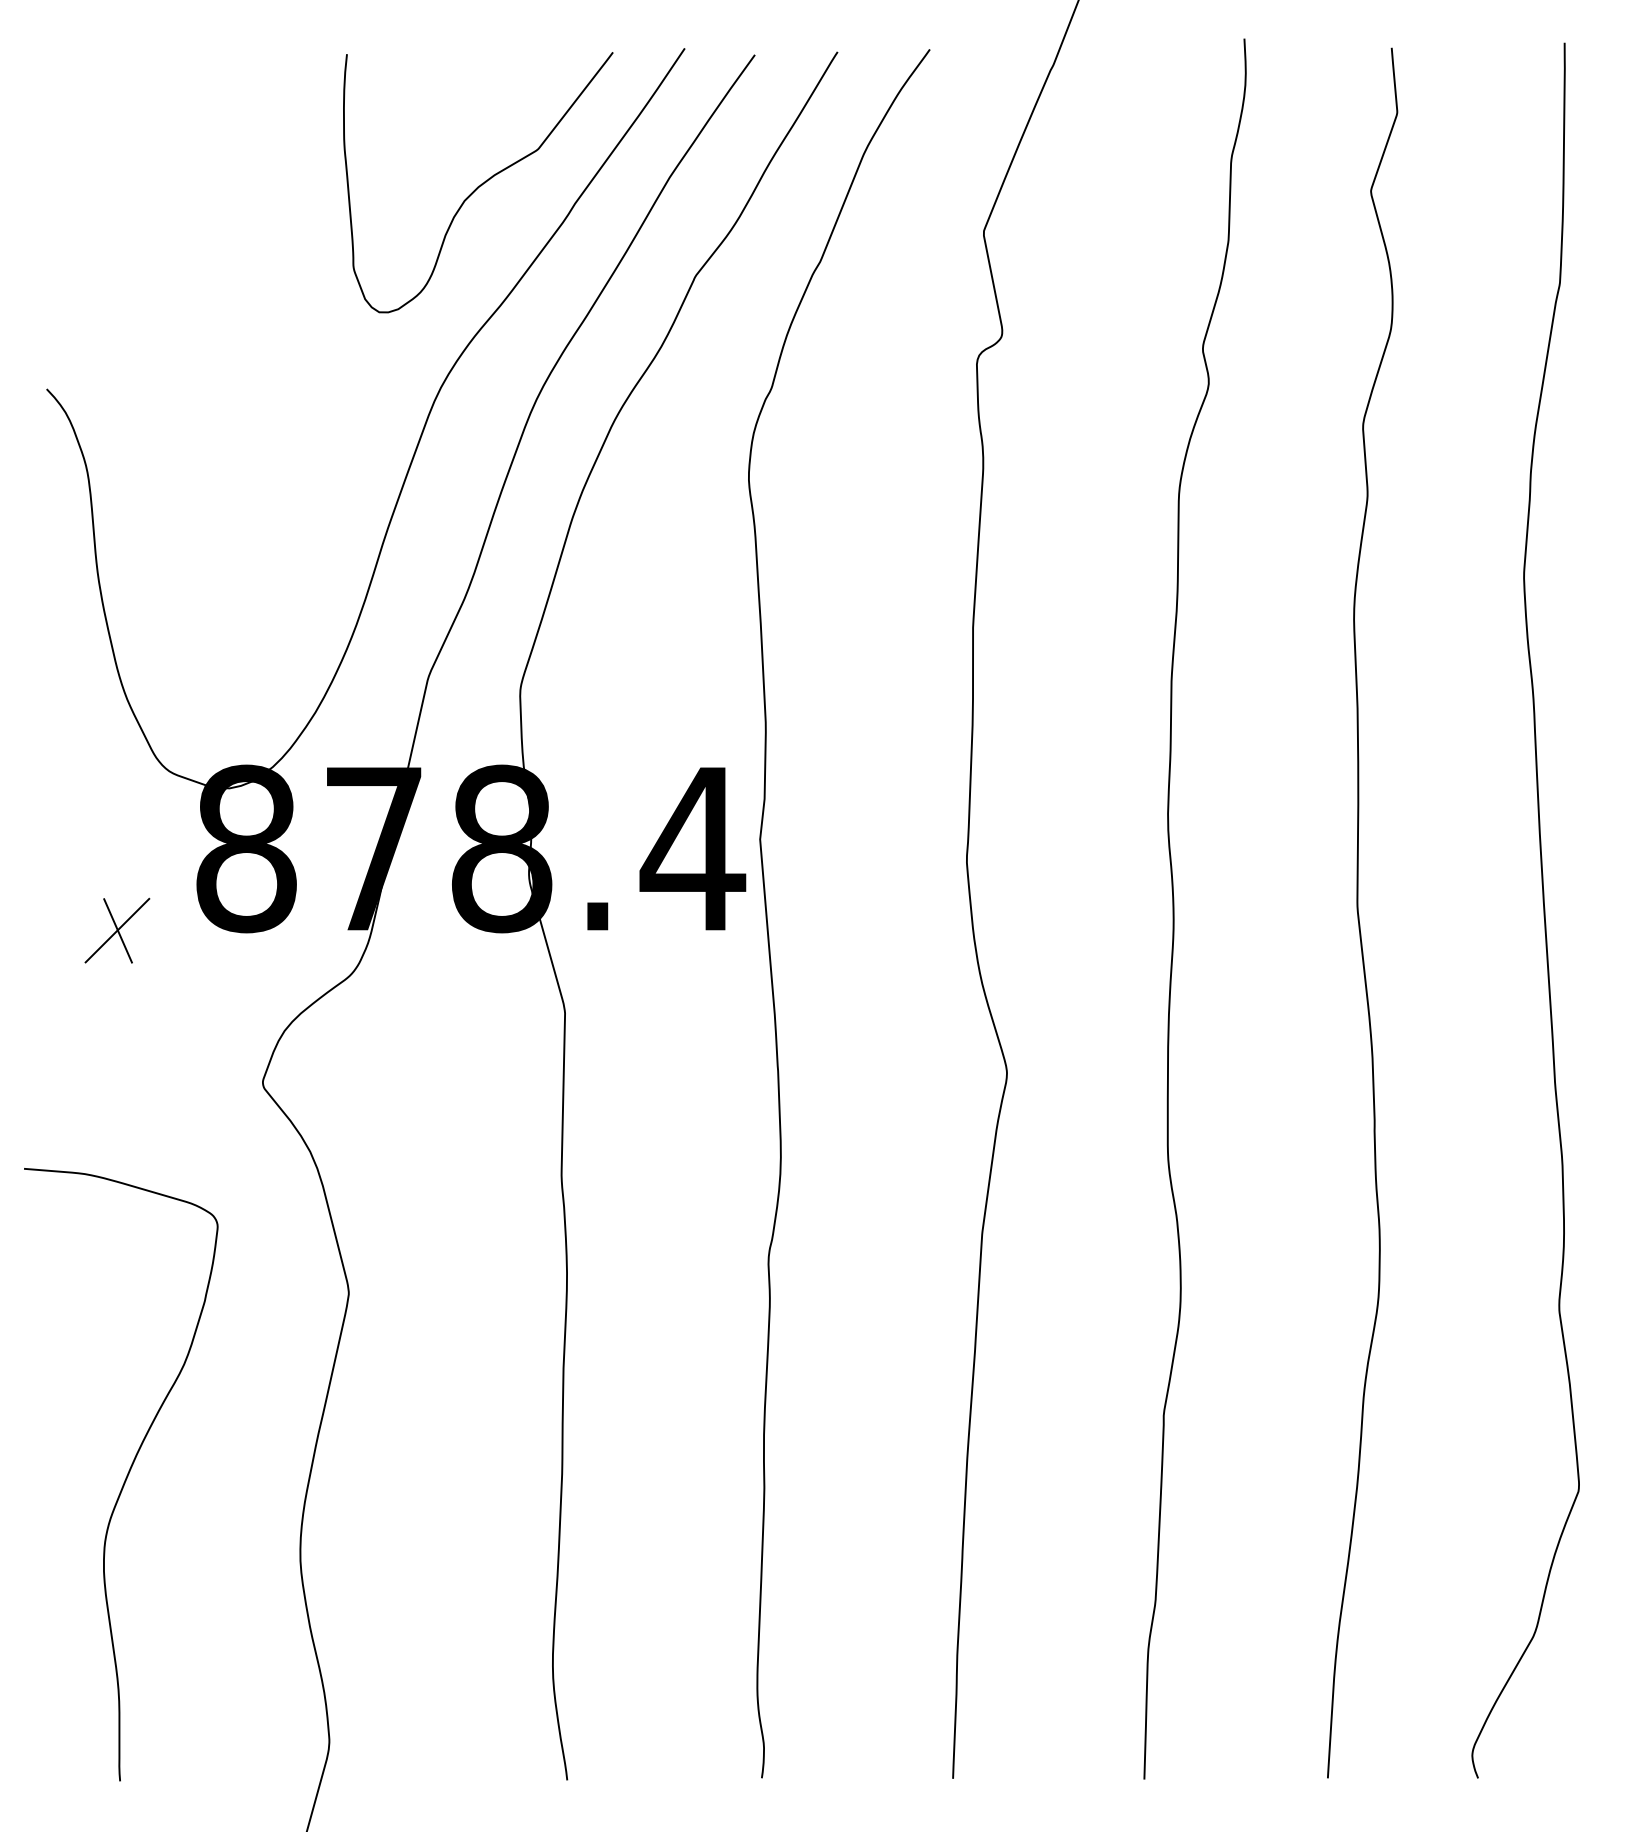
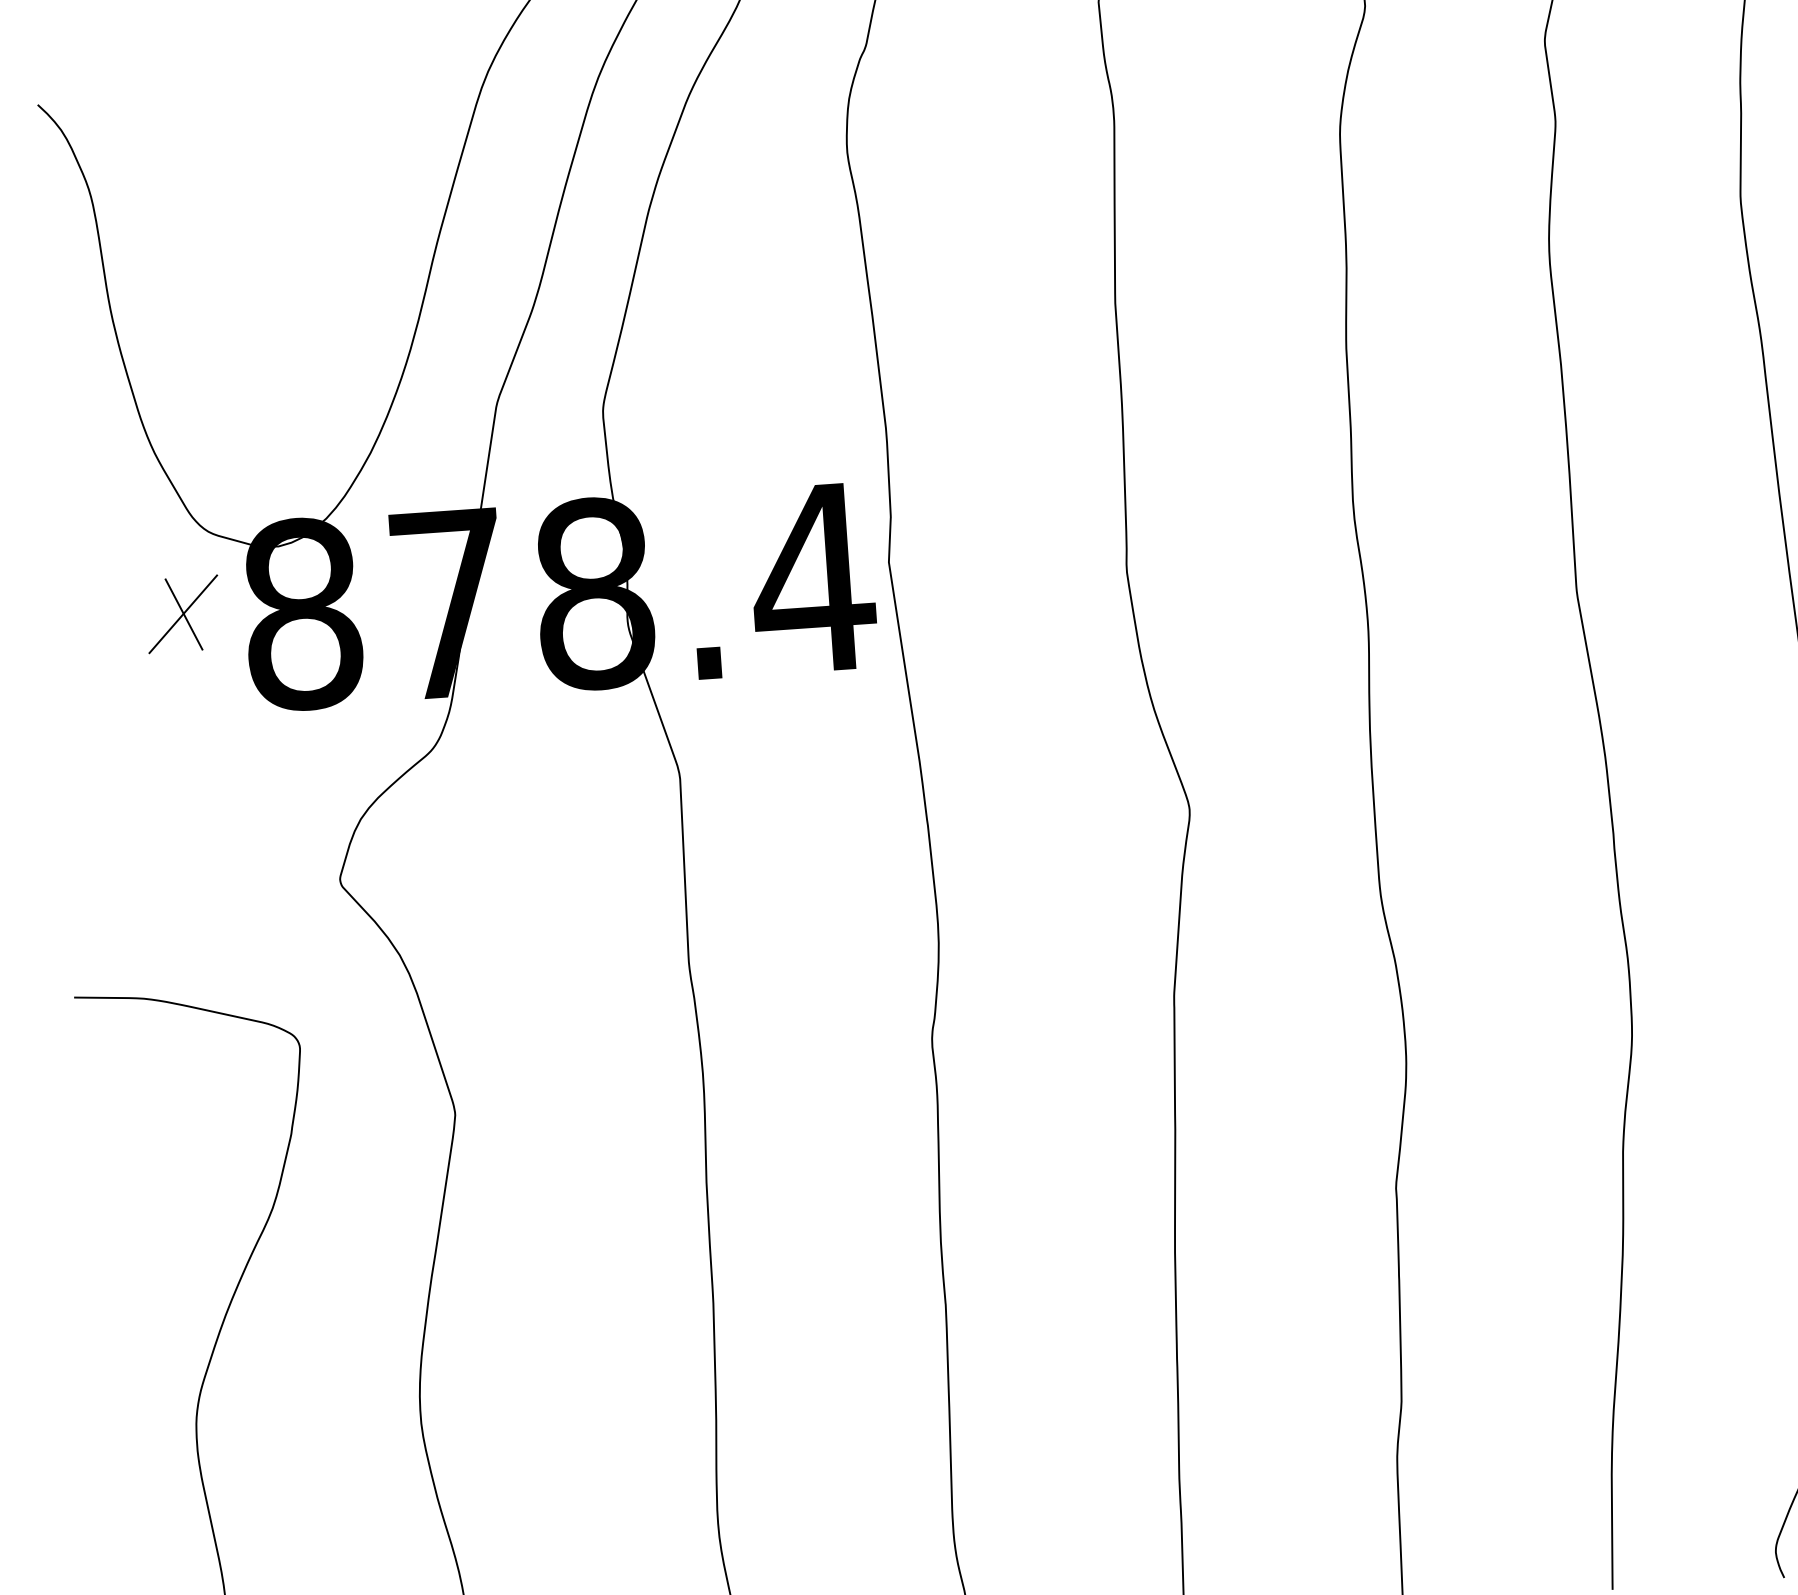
part: (117, 930) -> (183, 614), moved

